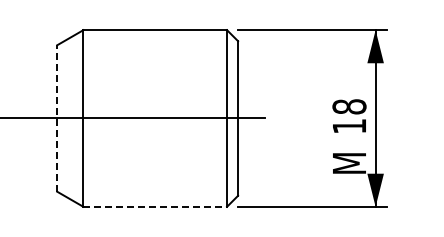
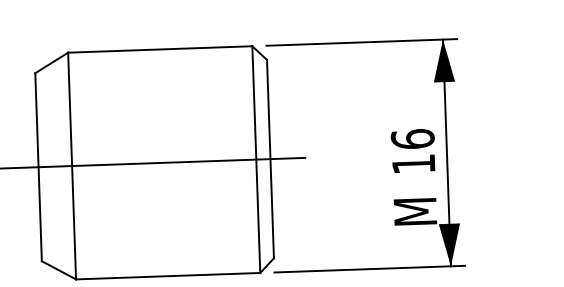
text: (349, 106) -> (412, 138), 18 -> 16
line: (57, 118) -> (38, 167), dashed -> solid
line: (155, 206) -> (168, 275), dashed -> solid

